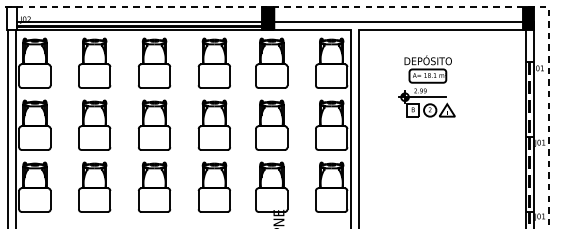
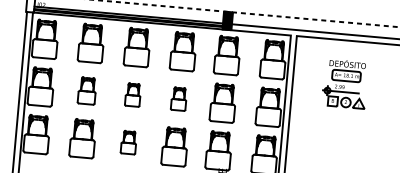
part: (94, 124) -> (87, 90), size x0.7
part: (154, 124) -> (133, 94), size x0.6
part: (213, 124) -> (178, 98), size x0.6
part: (154, 186) -> (128, 142), size x0.6

